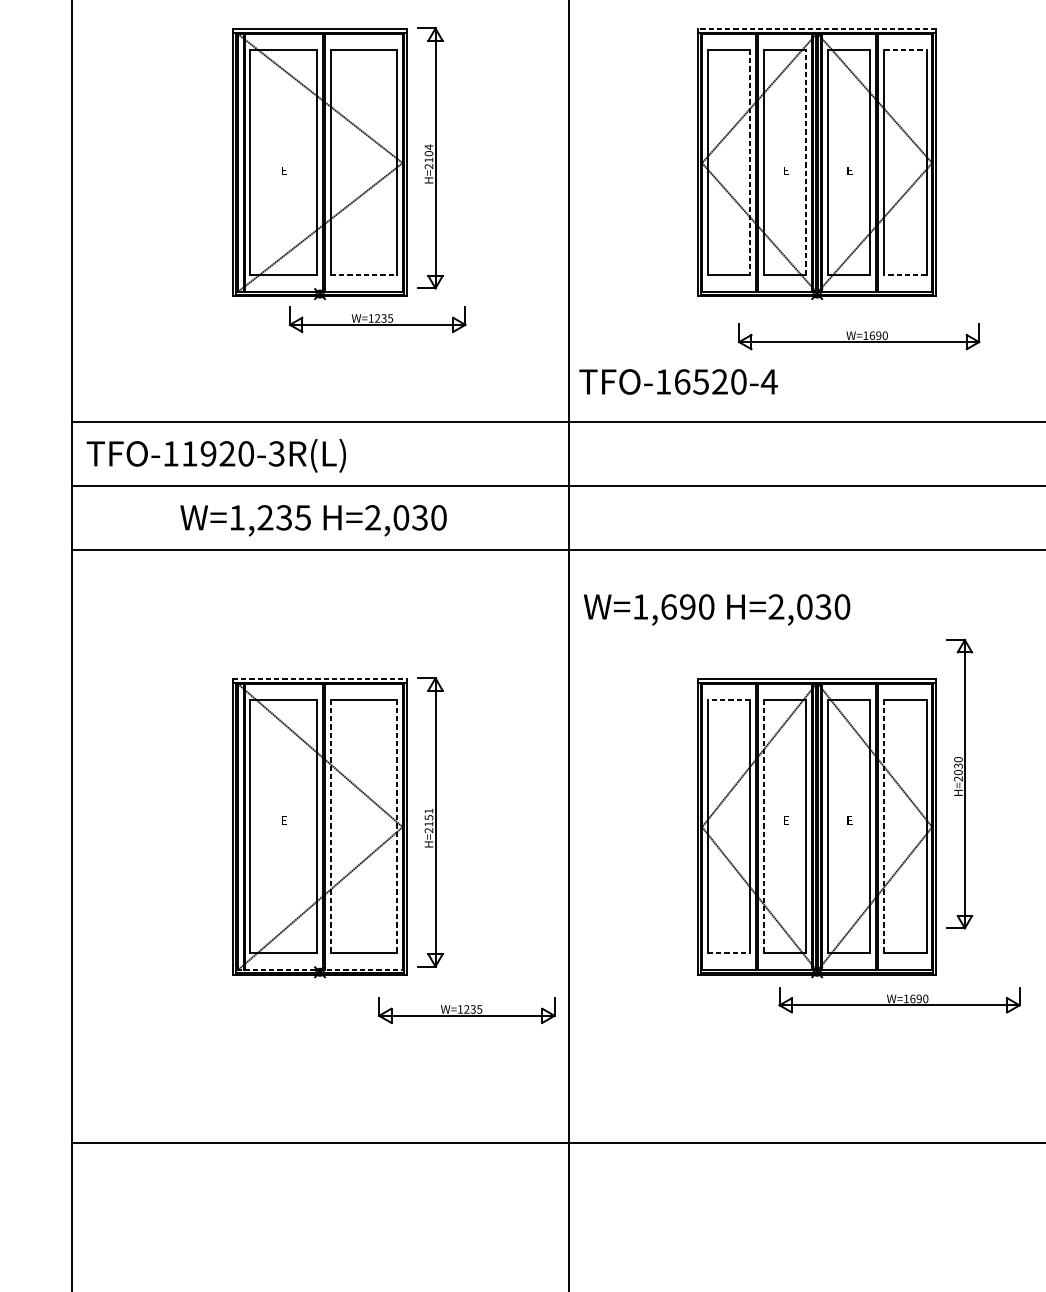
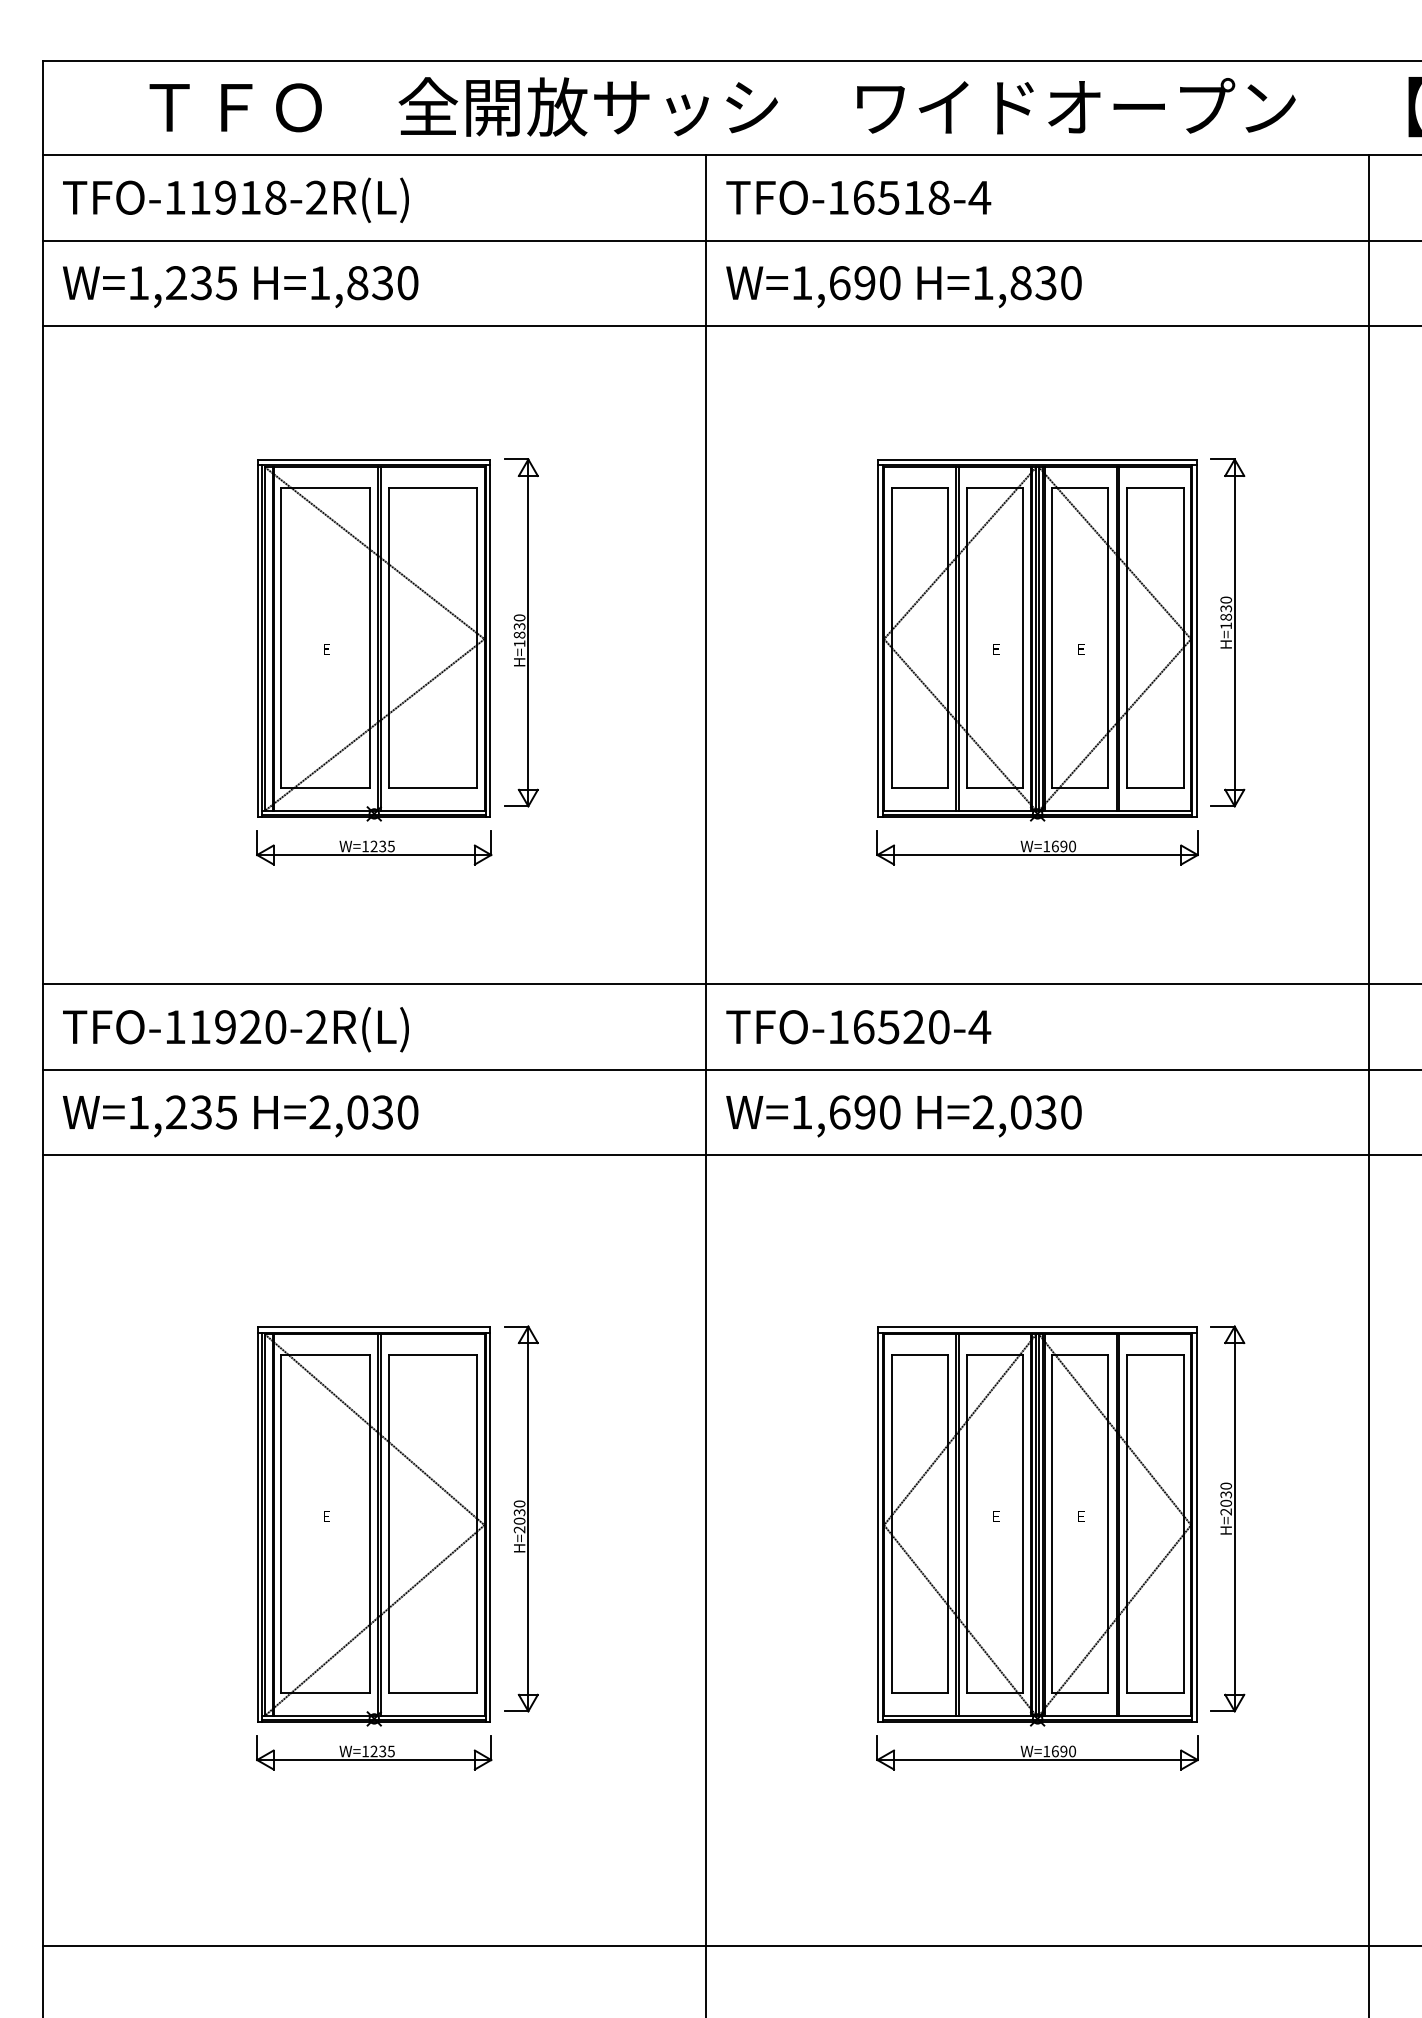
line: (817, 28) -> (1037, 459), dashed -> solid
line: (905, 50) -> (1155, 488), dashed -> solid
text: (428, 156) -> (519, 630), H=2104 -> H=1830
part: (959, 158) -> (1227, 632), added
line: (806, 161) -> (1023, 637), dashed -> solid
line: (749, 162) -> (947, 638), dashed -> solid
line: (364, 275) -> (433, 788), dashed -> solid
line: (904, 275) -> (1154, 788), dashed -> solid
part: (377, 319) -> (374, 847), moved
part: (859, 336) -> (1037, 847), moved
text: (678, 382) -> (858, 1027), moved
text: (276, 454) -> (315, 1027), TFO-11920-3R(L) -> TFO-11920-2R(L)
text: (313, 520) -> (240, 1116), moved
text: (716, 610) -> (903, 1116), moved
line: (320, 678) -> (374, 1326), dashed -> solid
line: (728, 699) -> (919, 1355), dashed -> solid
part: (959, 783) -> (1227, 1518), moved
text: (428, 817) -> (519, 1512), H=2151 -> H=2030
line: (330, 826) -> (388, 1524), dashed -> solid
line: (397, 826) -> (477, 1524), dashed -> solid
line: (763, 826) -> (966, 1524), dashed -> solid
line: (884, 826) -> (1127, 1524), dashed -> solid
line: (729, 953) -> (920, 1693), dashed -> solid
line: (320, 969) -> (374, 1715), dashed -> solid
part: (899, 999) -> (1037, 1752), moved
part: (467, 1010) -> (374, 1752), moved

